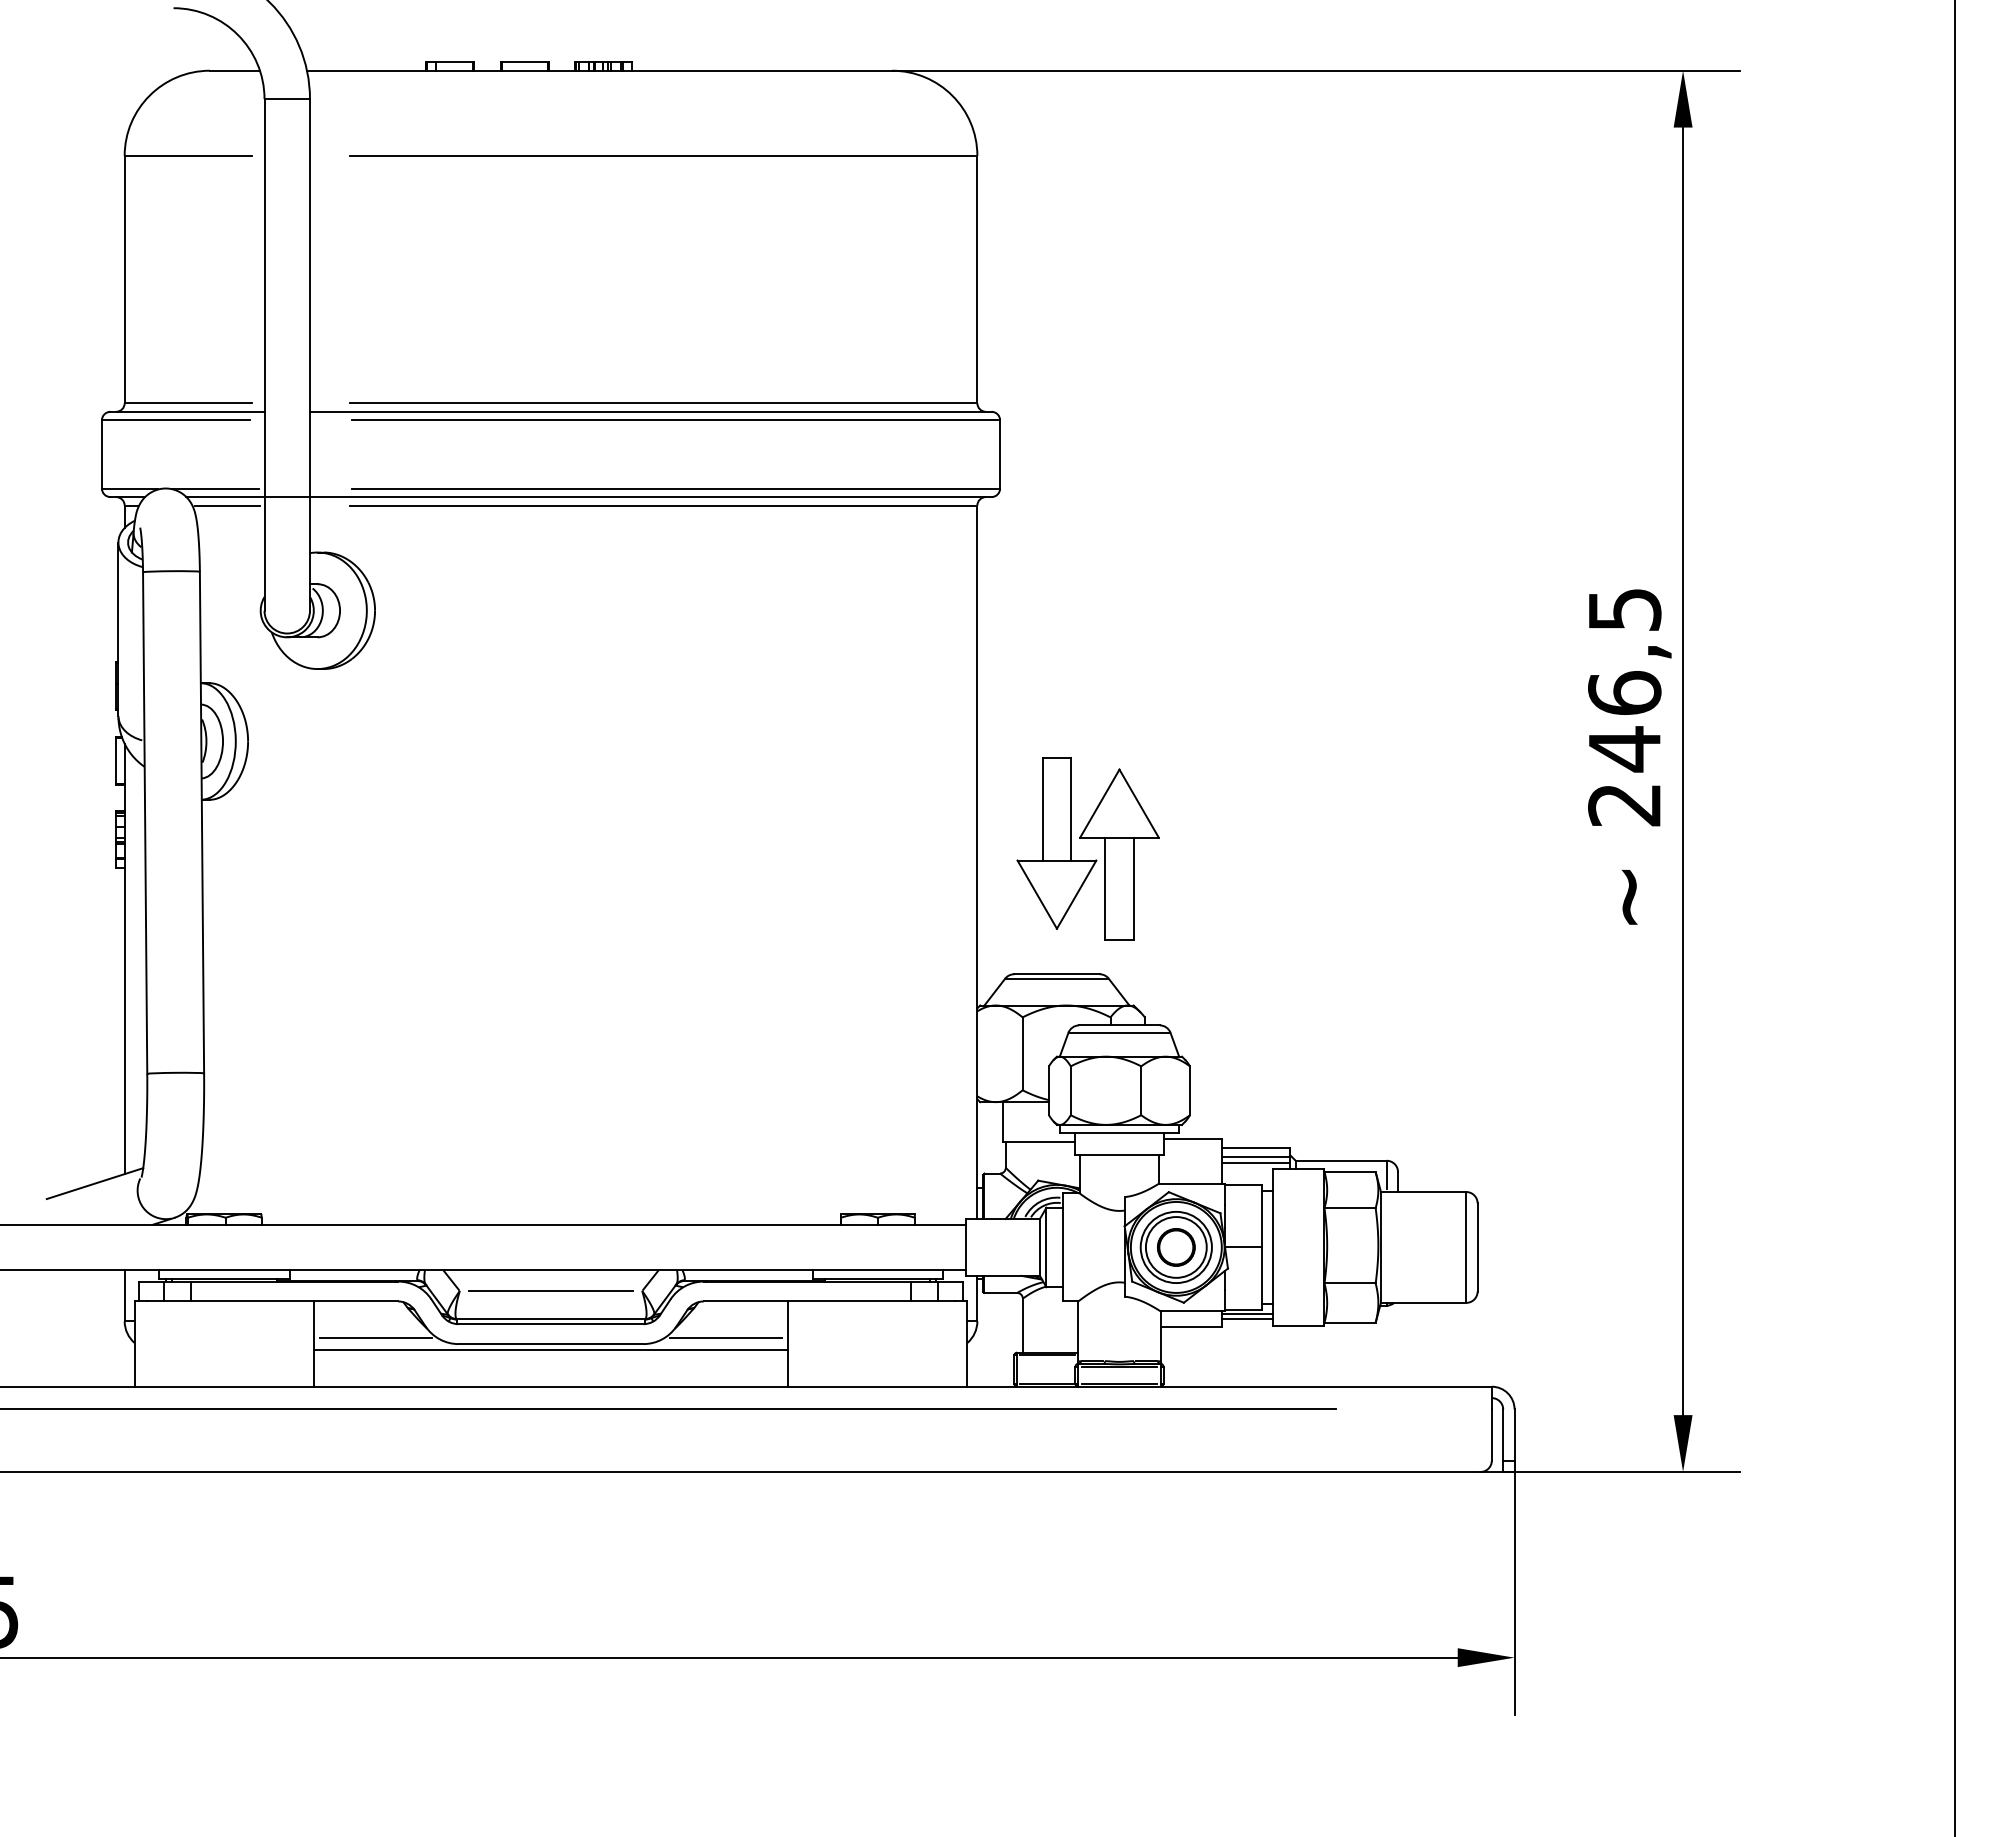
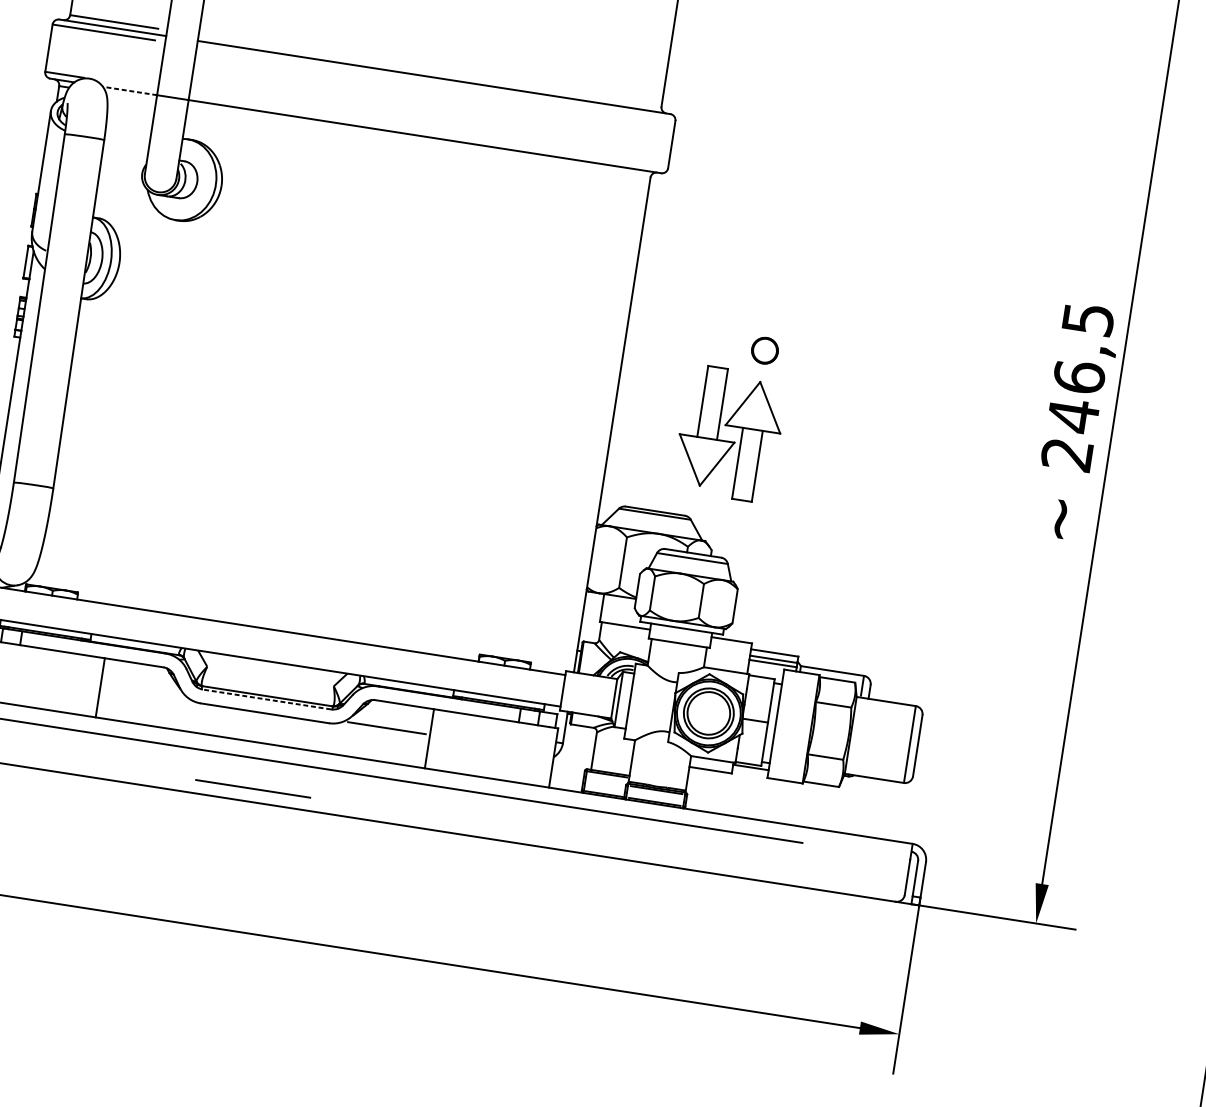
line: (661, 403) -> (442, 72), removed
line: (674, 420) -> (449, 86), removed
line: (214, 488) -> (123, 83), removed
line: (674, 488) -> (442, 133), removed
line: (224, 497) -> (129, 91), solid -> dashed
line: (227, 505) -> (130, 97), removed
line: (661, 505) -> (431, 143), removed
part: (1087, 838) -> (730, 426), moved
circle: (1176, 1247) -> (765, 350), moved
line: (550, 1290) -> (252, 788), moved
line: (1246, 1318) -> (749, 770), removed
line: (550, 1324) -> (266, 699), solid -> dashed
line: (375, 1338) -> (143, 690), removed
line: (550, 1349) -> (263, 717), removed

